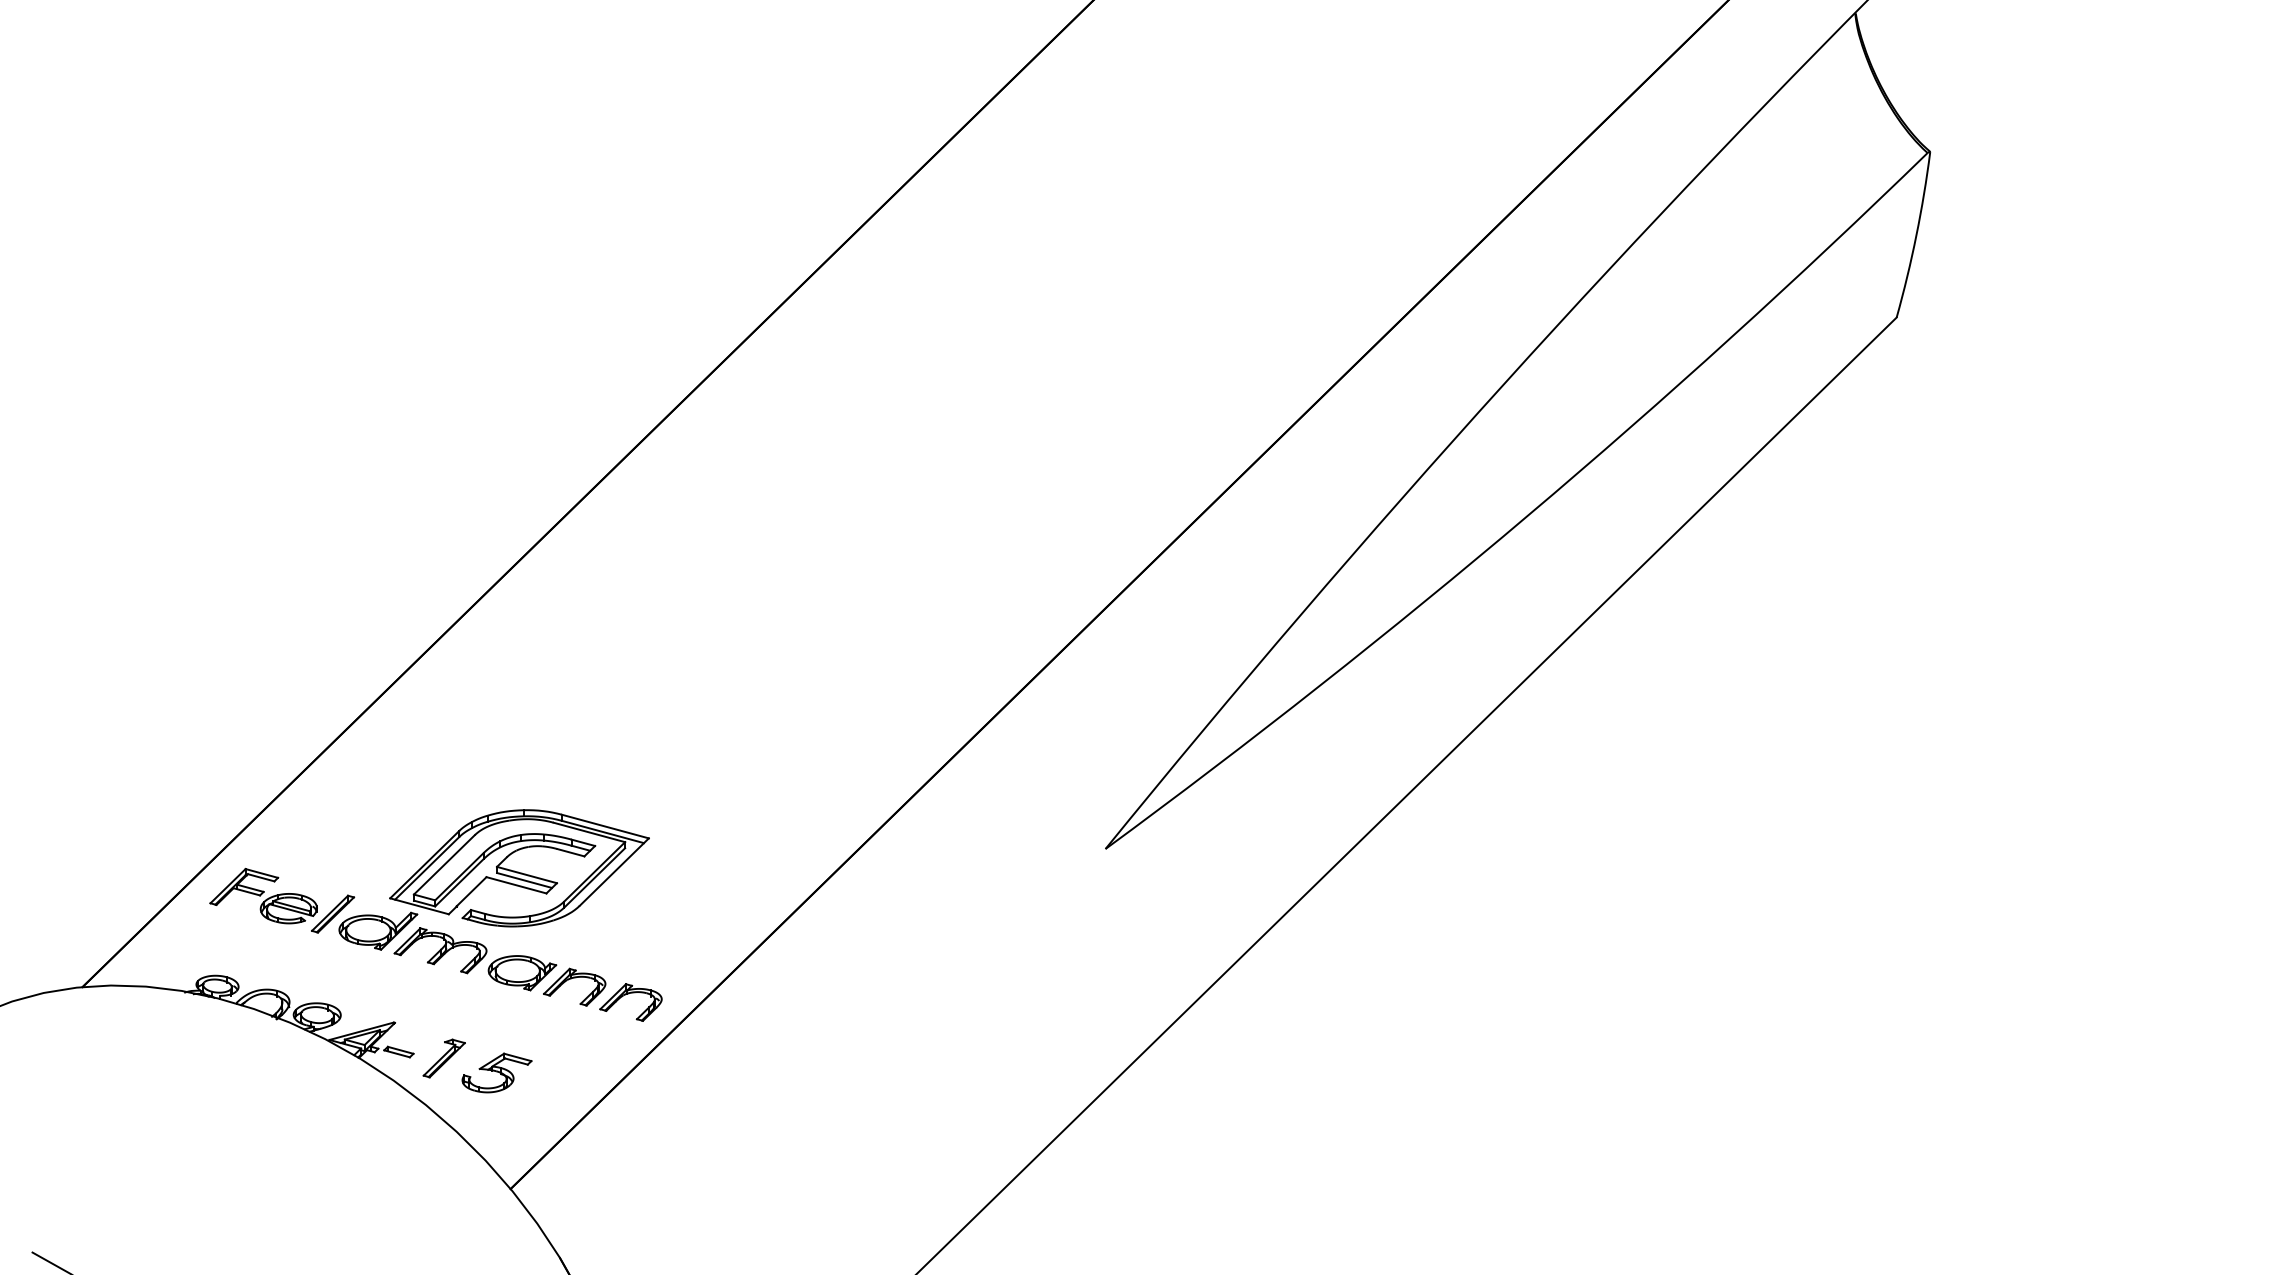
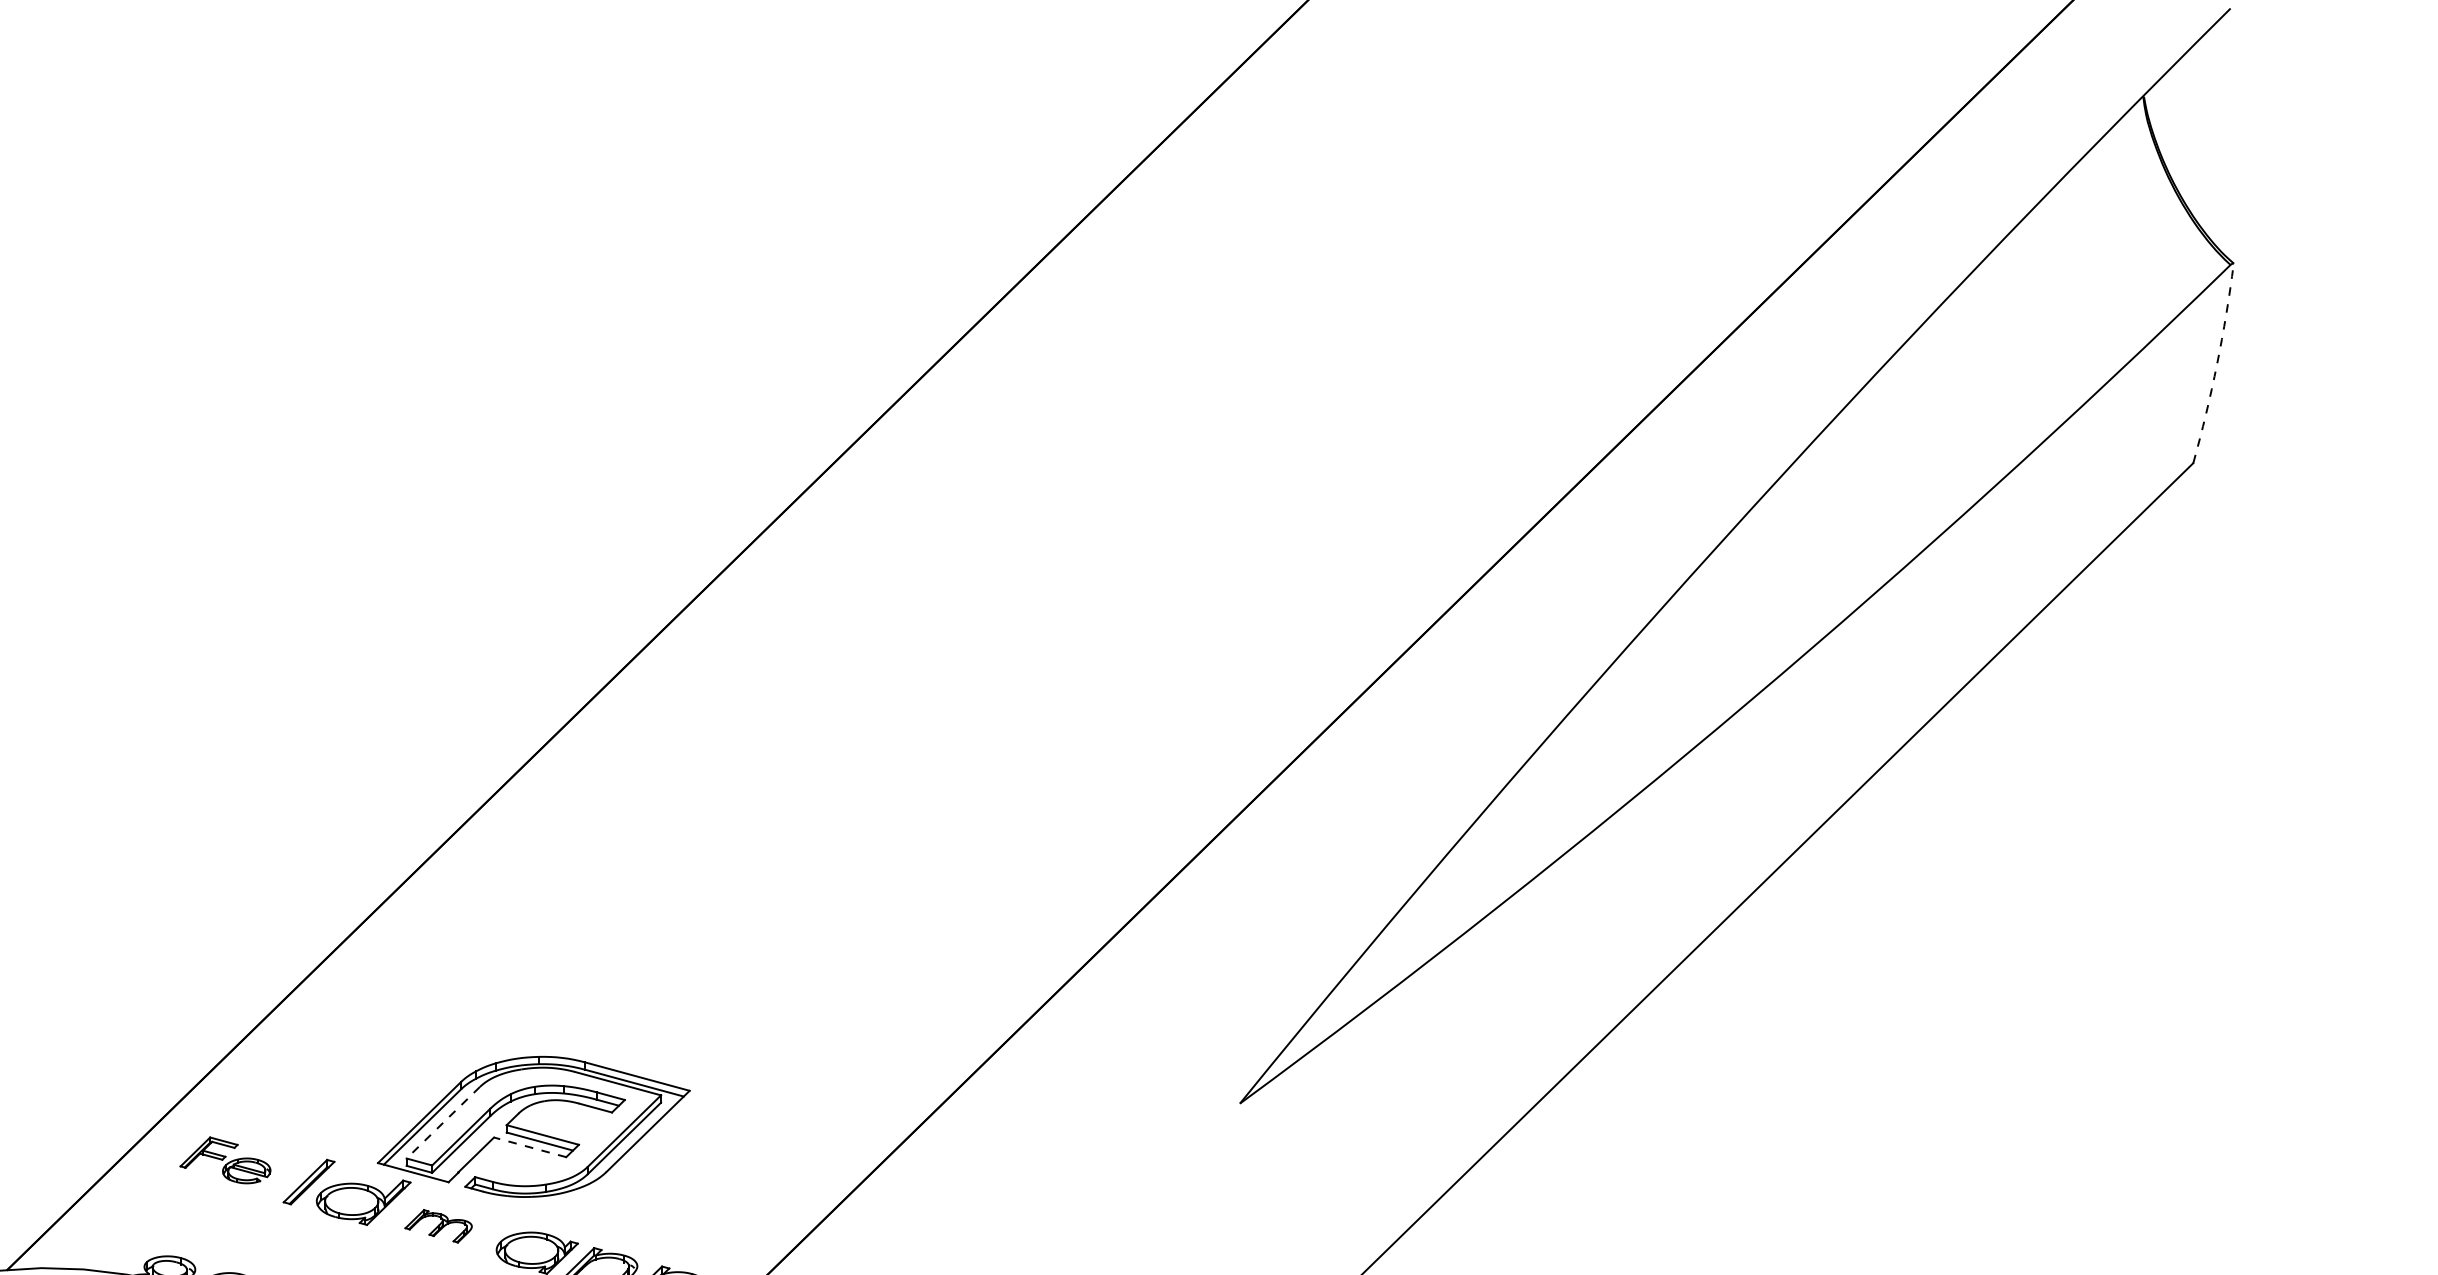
arc: (1916, 235) -> (2217, 364), solid -> dashed
line: (444, 865) -> (443, 1123), solid -> dashed
line: (516, 885) -> (530, 1147), solid -> dashed
part: (263, 895) -> (225, 1159), size x0.7
part: (440, 950) -> (438, 1225), size x0.6

